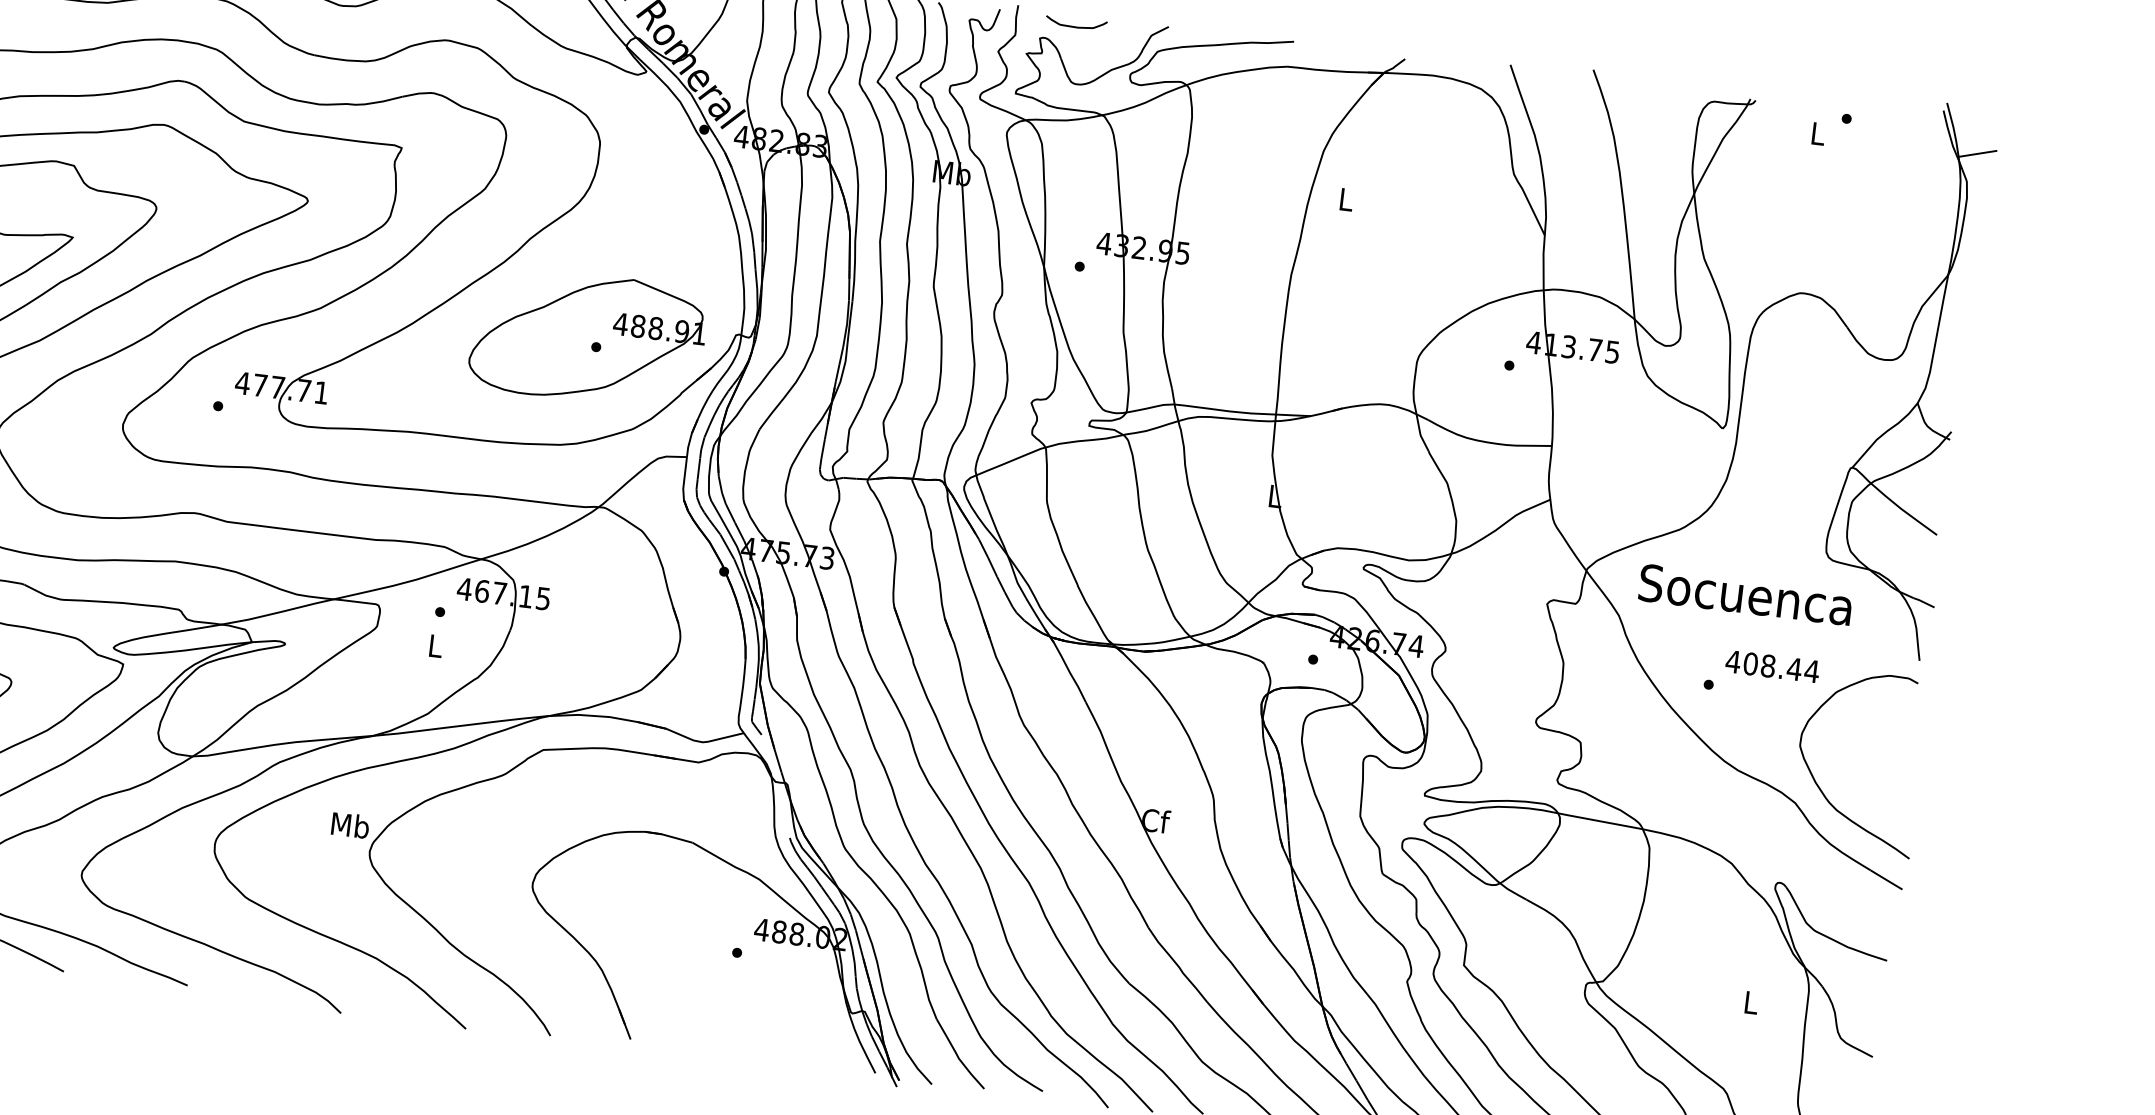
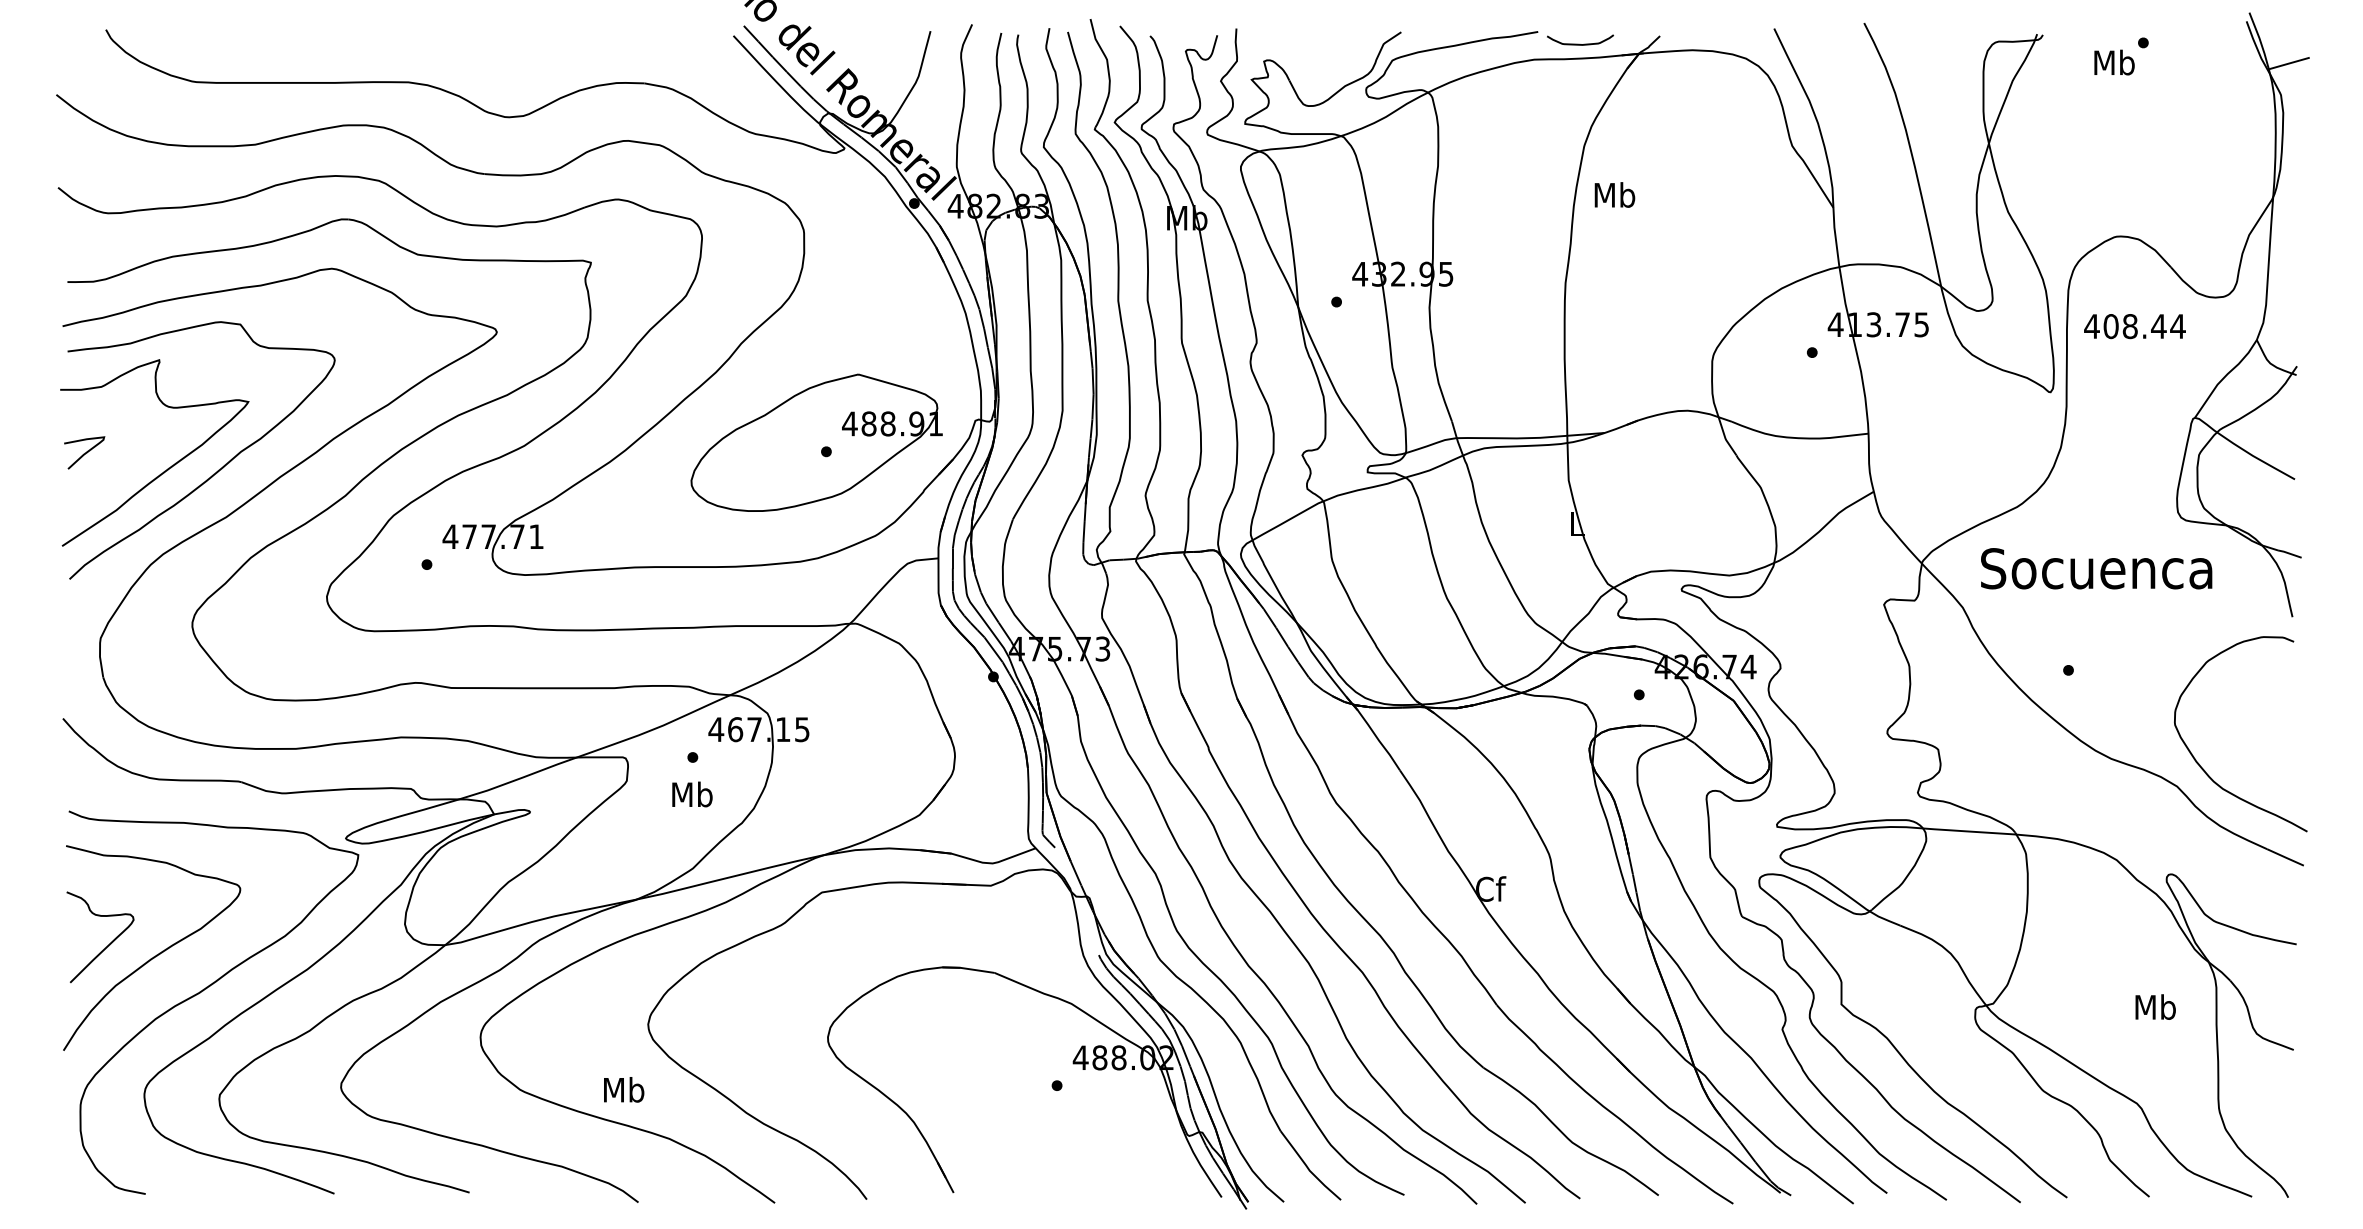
curve: (1075, 26) -> (1579, 43), moved
text: (1818, 133) -> (2114, 62), L -> Mb
text: (1345, 198) -> (1614, 194), L -> Mb
text: (435, 645) -> (692, 794), L -> Mb
text: (1772, 666) -> (2134, 326), moved
text: (350, 825) -> (624, 1089), moved
text: (1751, 1001) -> (2155, 1006), L -> Mb

